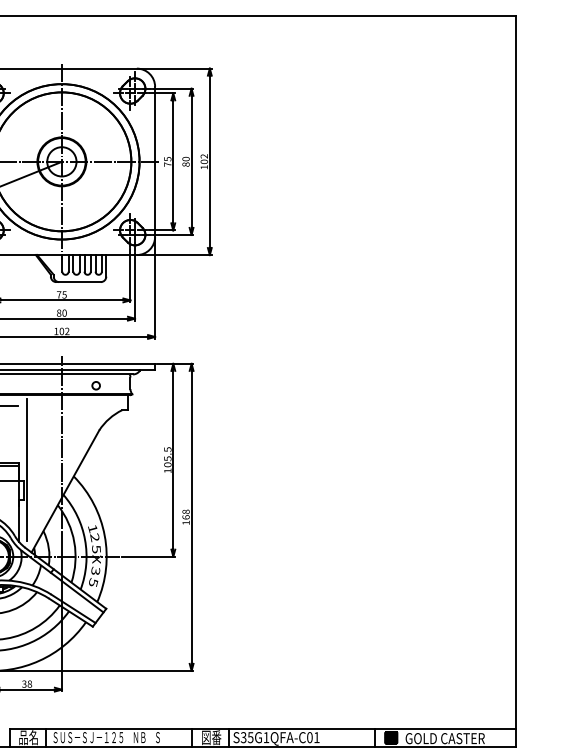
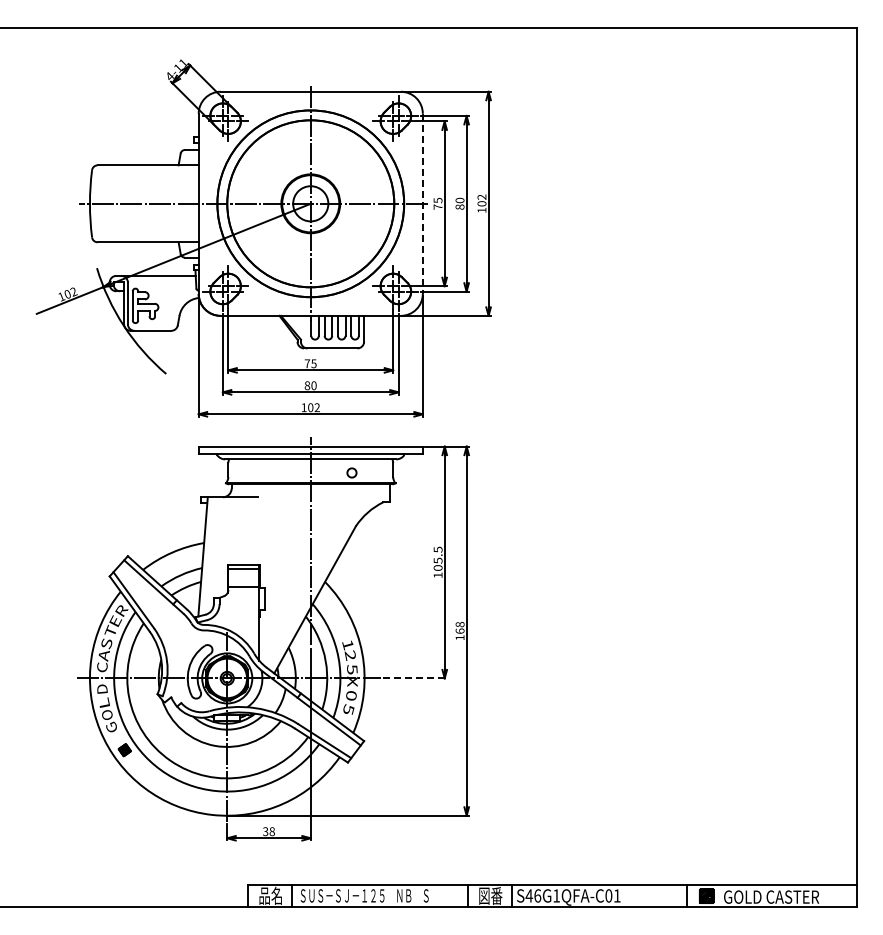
line: (154, 162) -> (422, 204), solid -> dashed
line: (26, 470) -> (268, 574), removed
line: (148, 556) -> (414, 678), solid -> dashed
text: (95, 570) -> (351, 695), 3 -> 0
text: (247, 737) -> (533, 895), S35G1QFA-C01 -> S46G1QFA-C01

